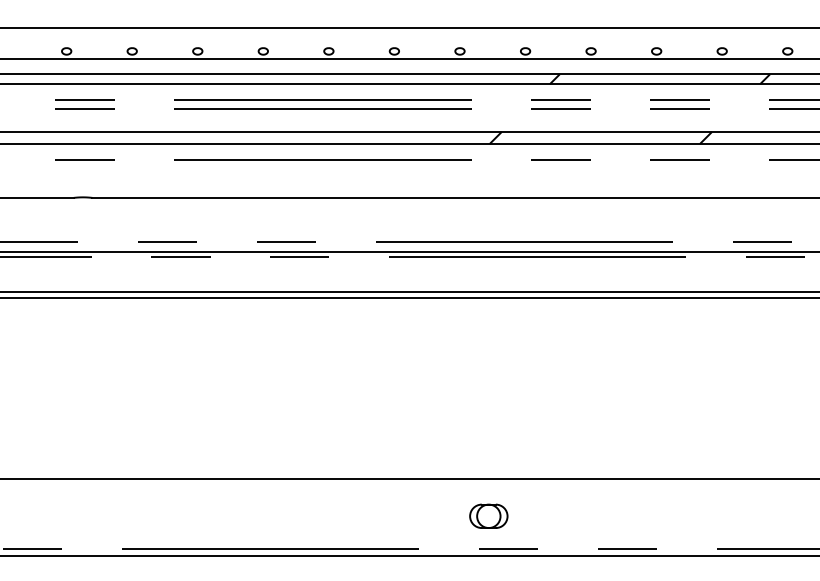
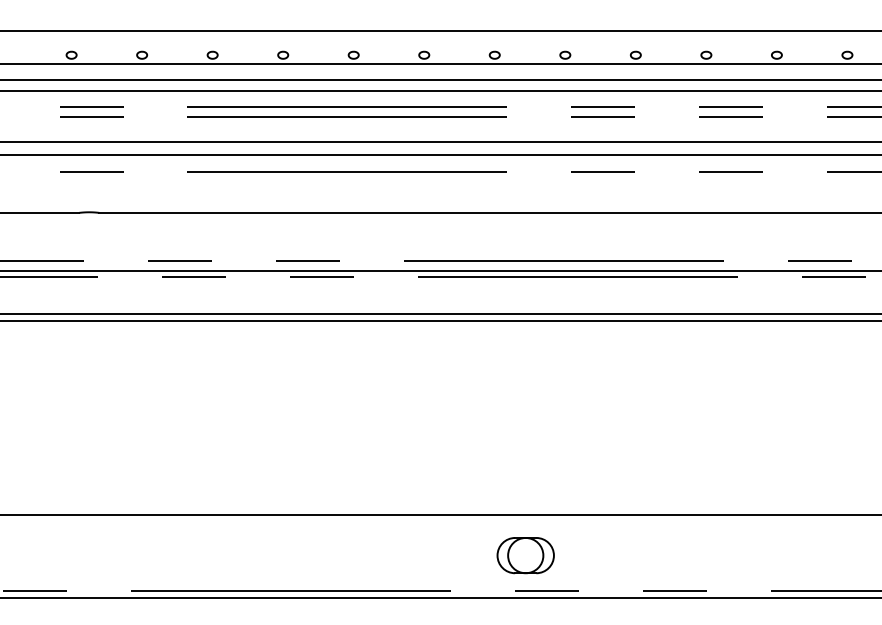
hatch: (659, 79) -> (709, 85), removed
hatch: (600, 137) -> (645, 147), removed
part: (488, 515) -> (525, 554), size x1.4

